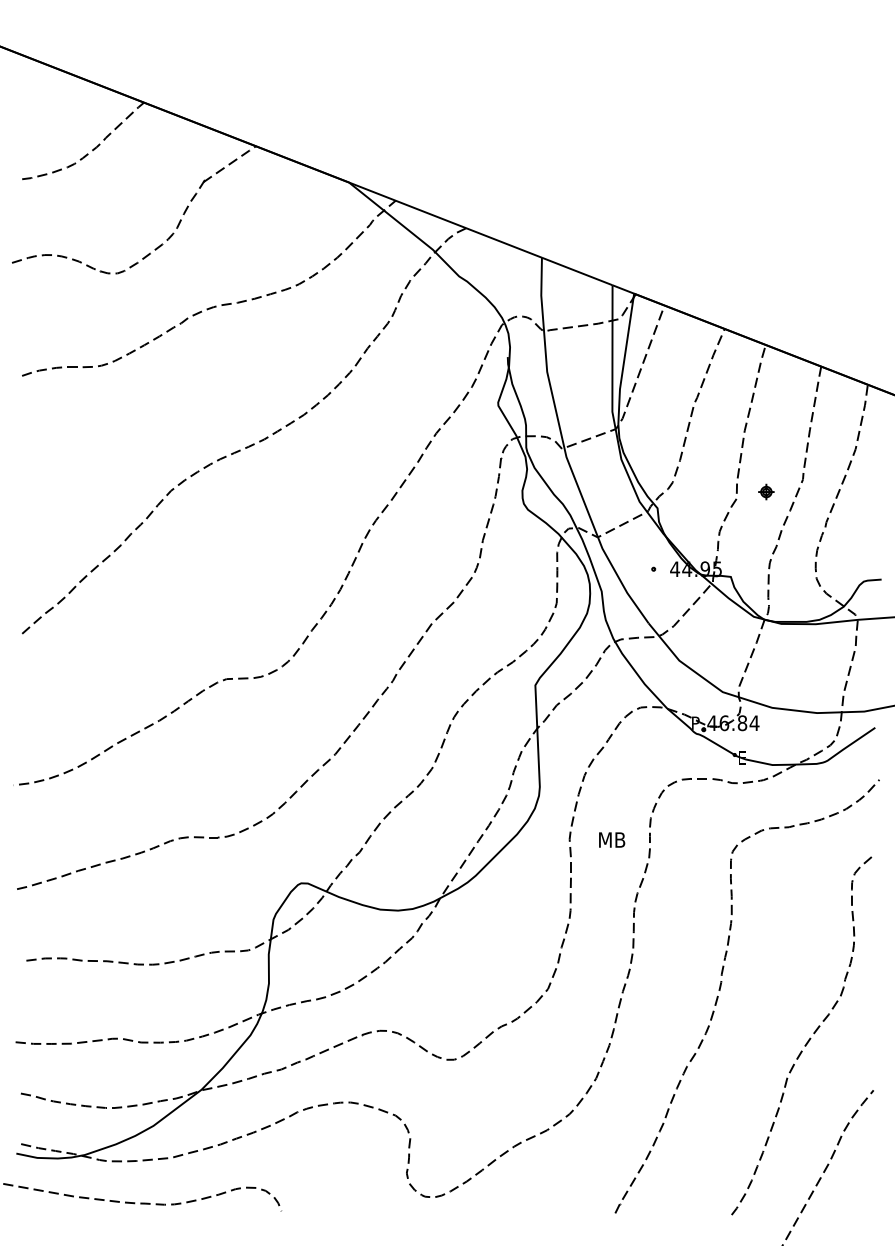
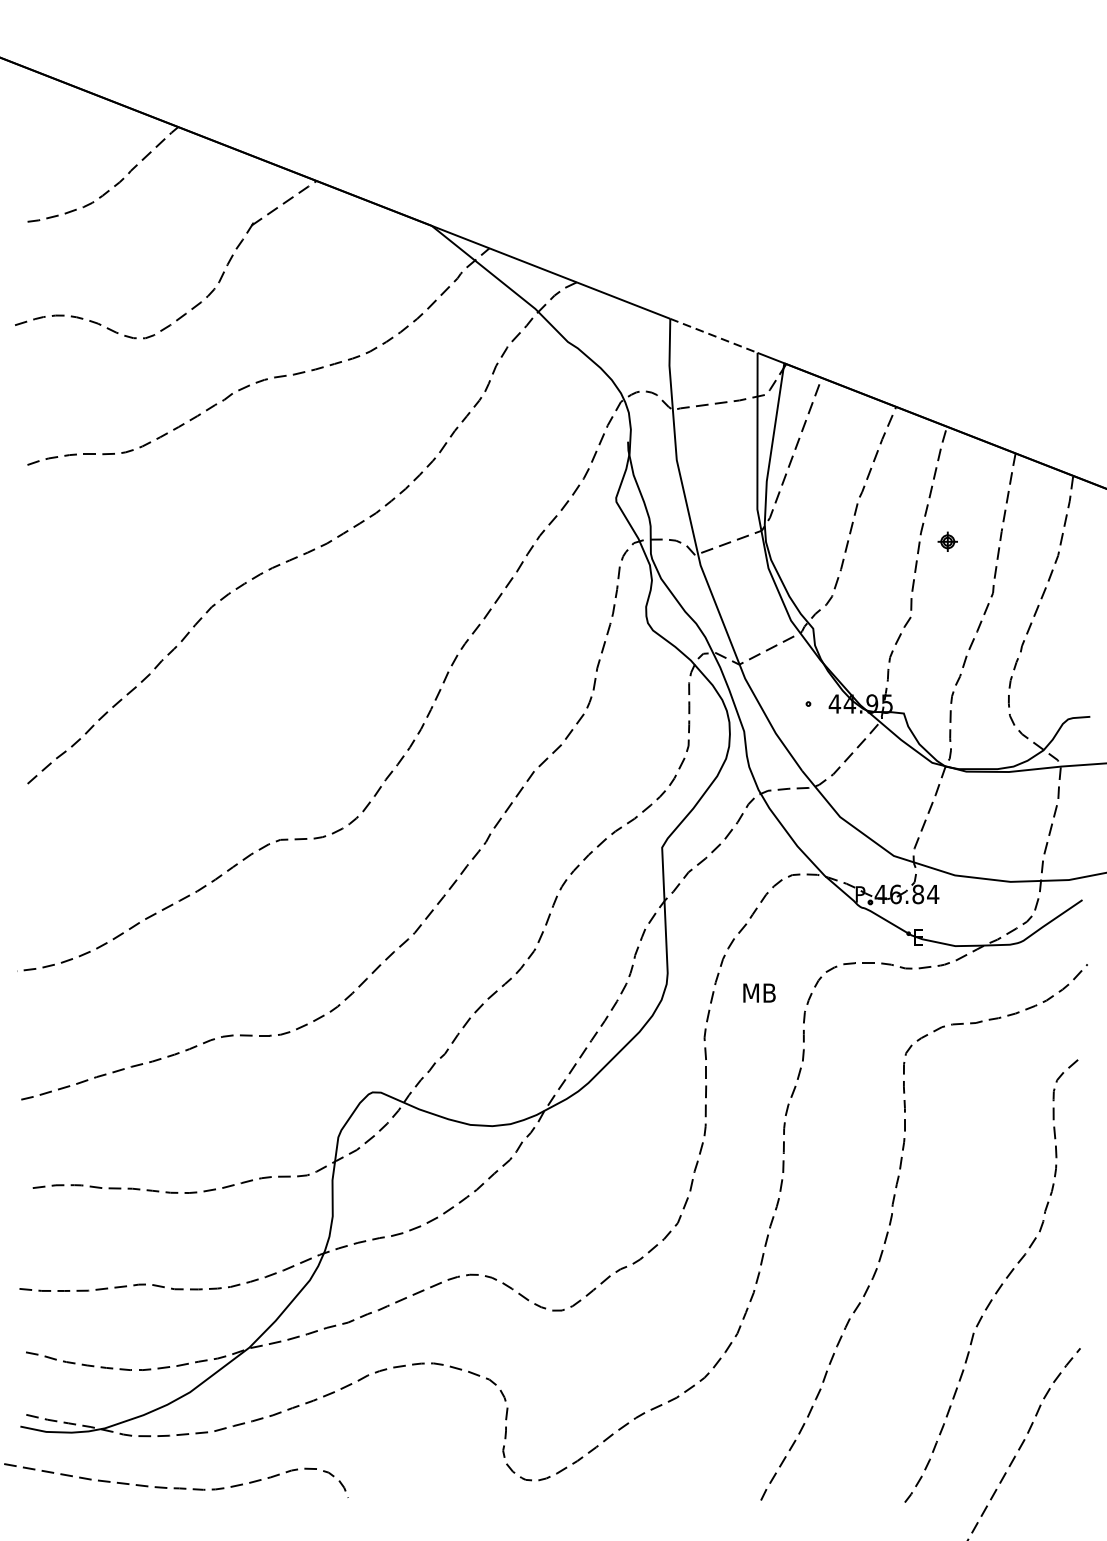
line: (577, 271) -> (714, 335), solid -> dashed
part: (766, 491) -> (947, 541), moved
text: (612, 839) -> (759, 992), moved

